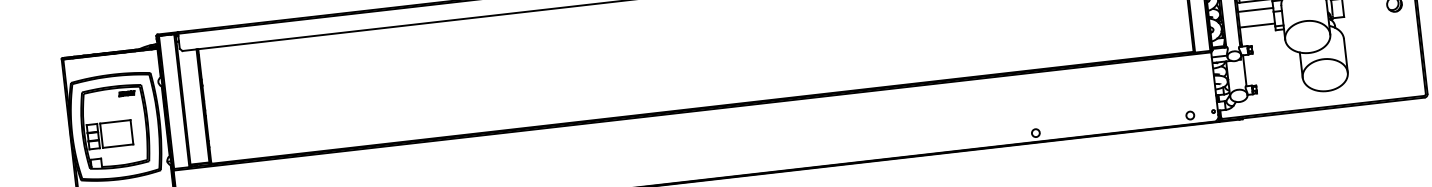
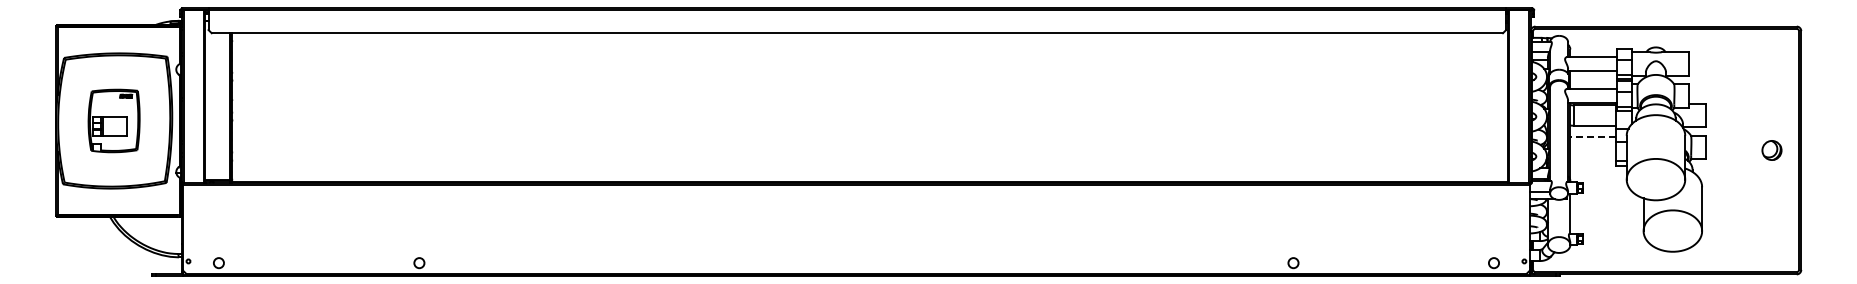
line: (1255, 10) -> (1593, 137), solid -> dashed
line: (1256, 25) -> (1592, 157), removed
part: (114, 126) -> (113, 120), size x0.6

